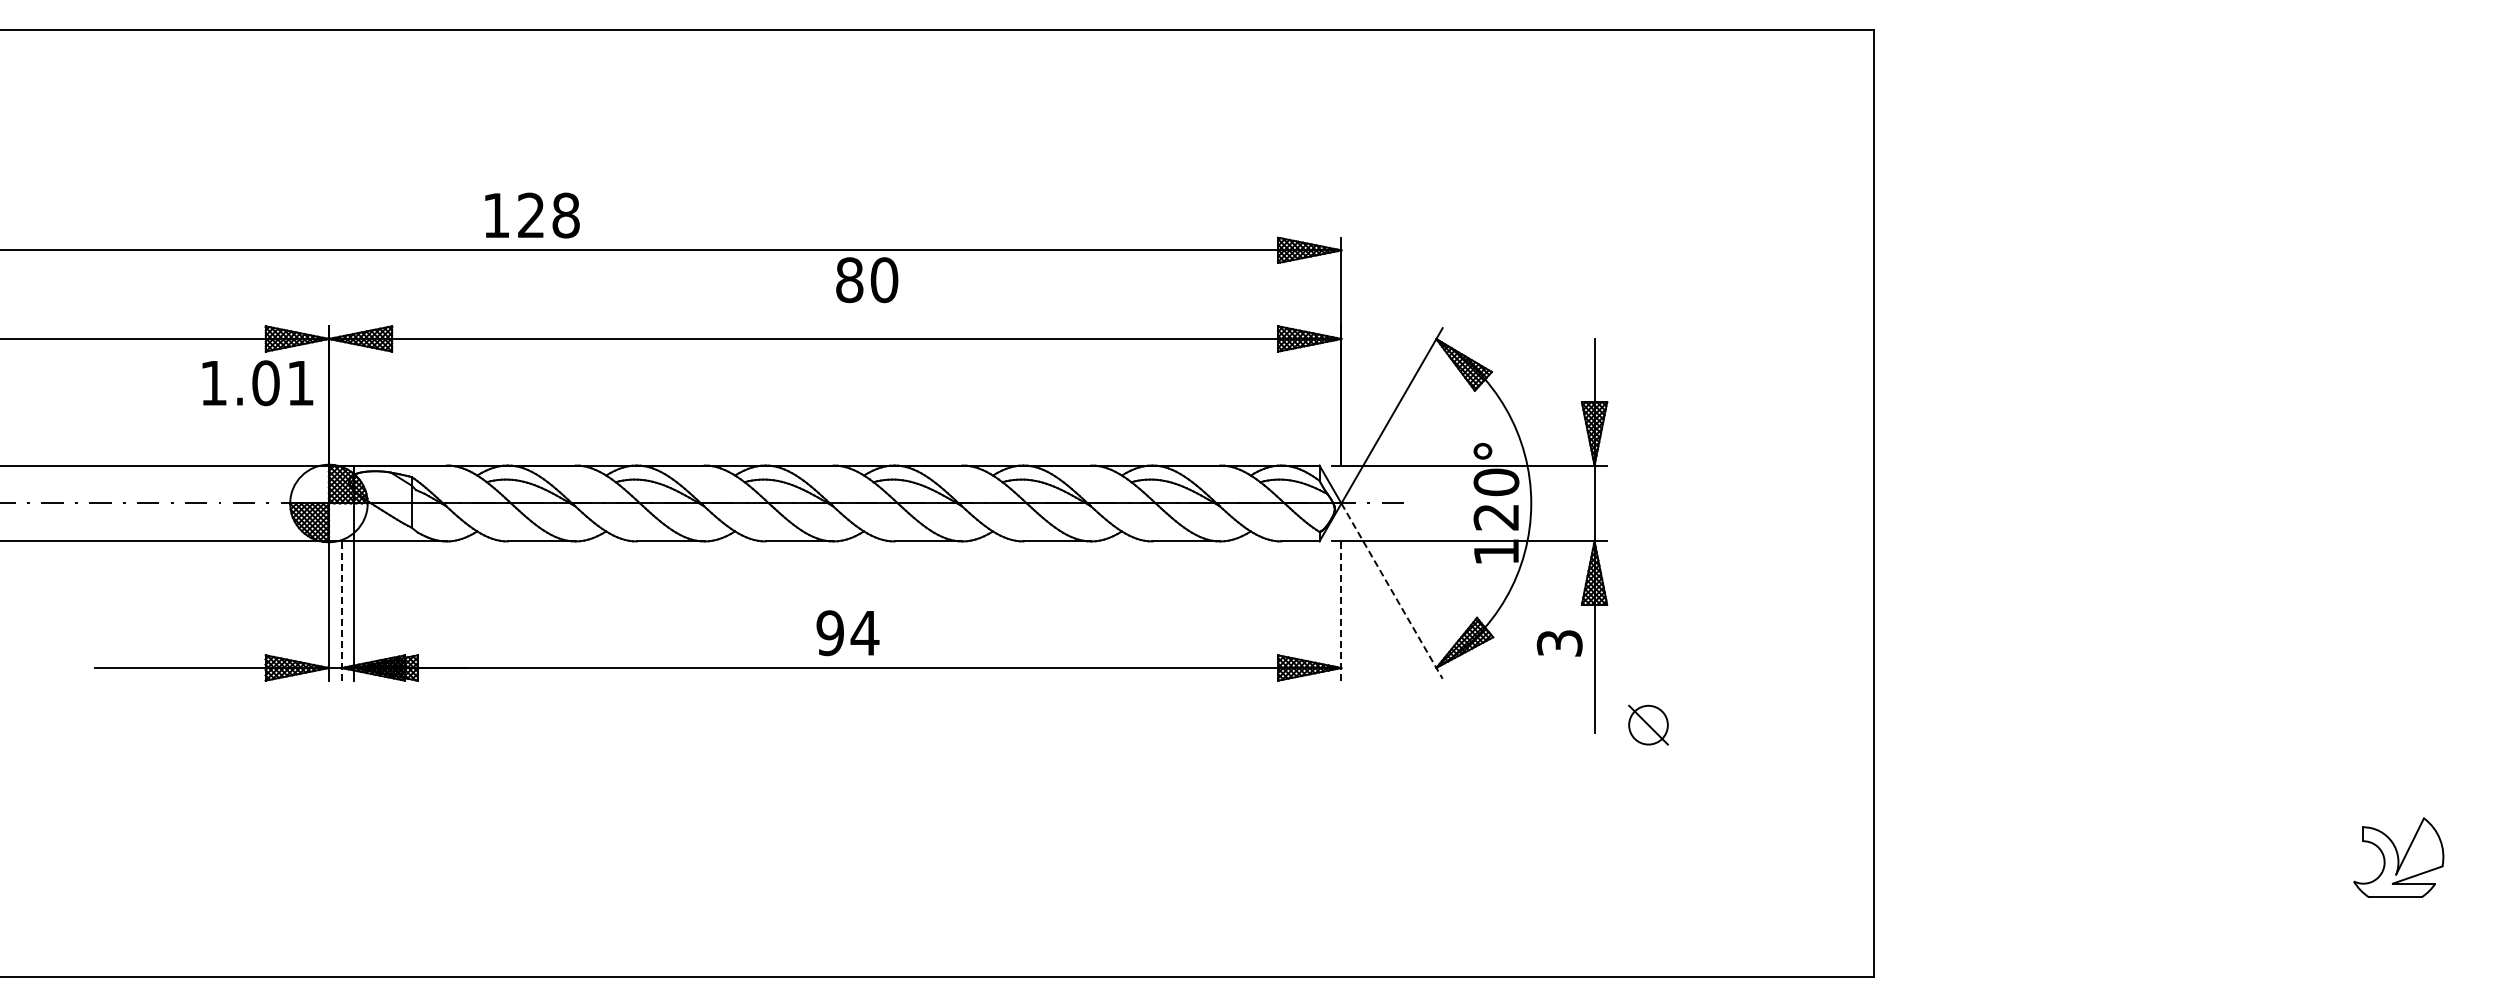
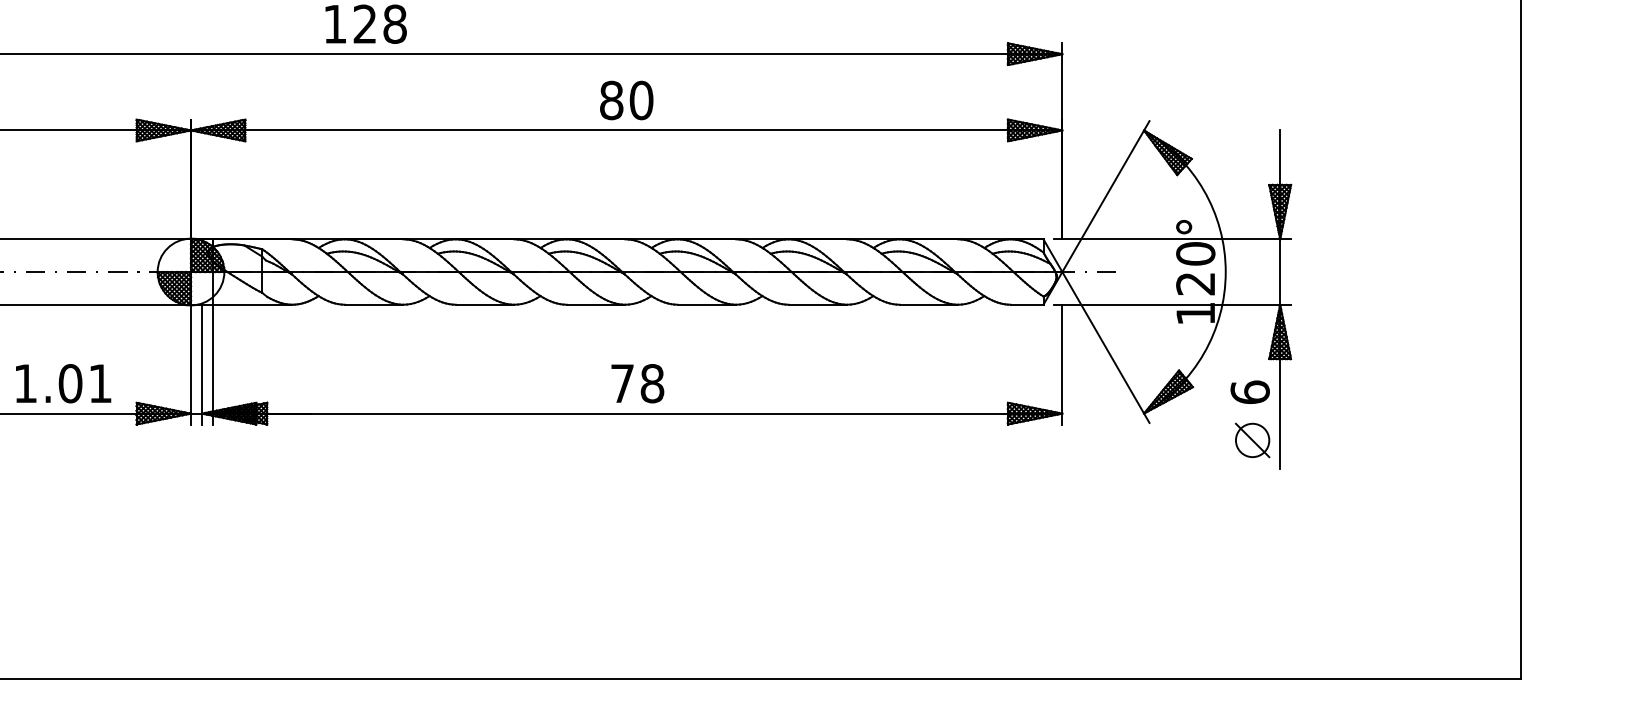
text: (867, 280) -> (626, 100), moved
text: (257, 383) -> (63, 383), moved
line: (1392, 591) -> (1106, 347), dashed -> solid
line: (341, 611) -> (201, 364), dashed -> solid
line: (1341, 611) -> (1062, 364), dashed -> solid
text: (847, 633) -> (637, 383), 94 -> 78
text: (1559, 642) -> (1250, 391), 3 -> 6
part: (1648, 724) -> (1252, 439), moved

